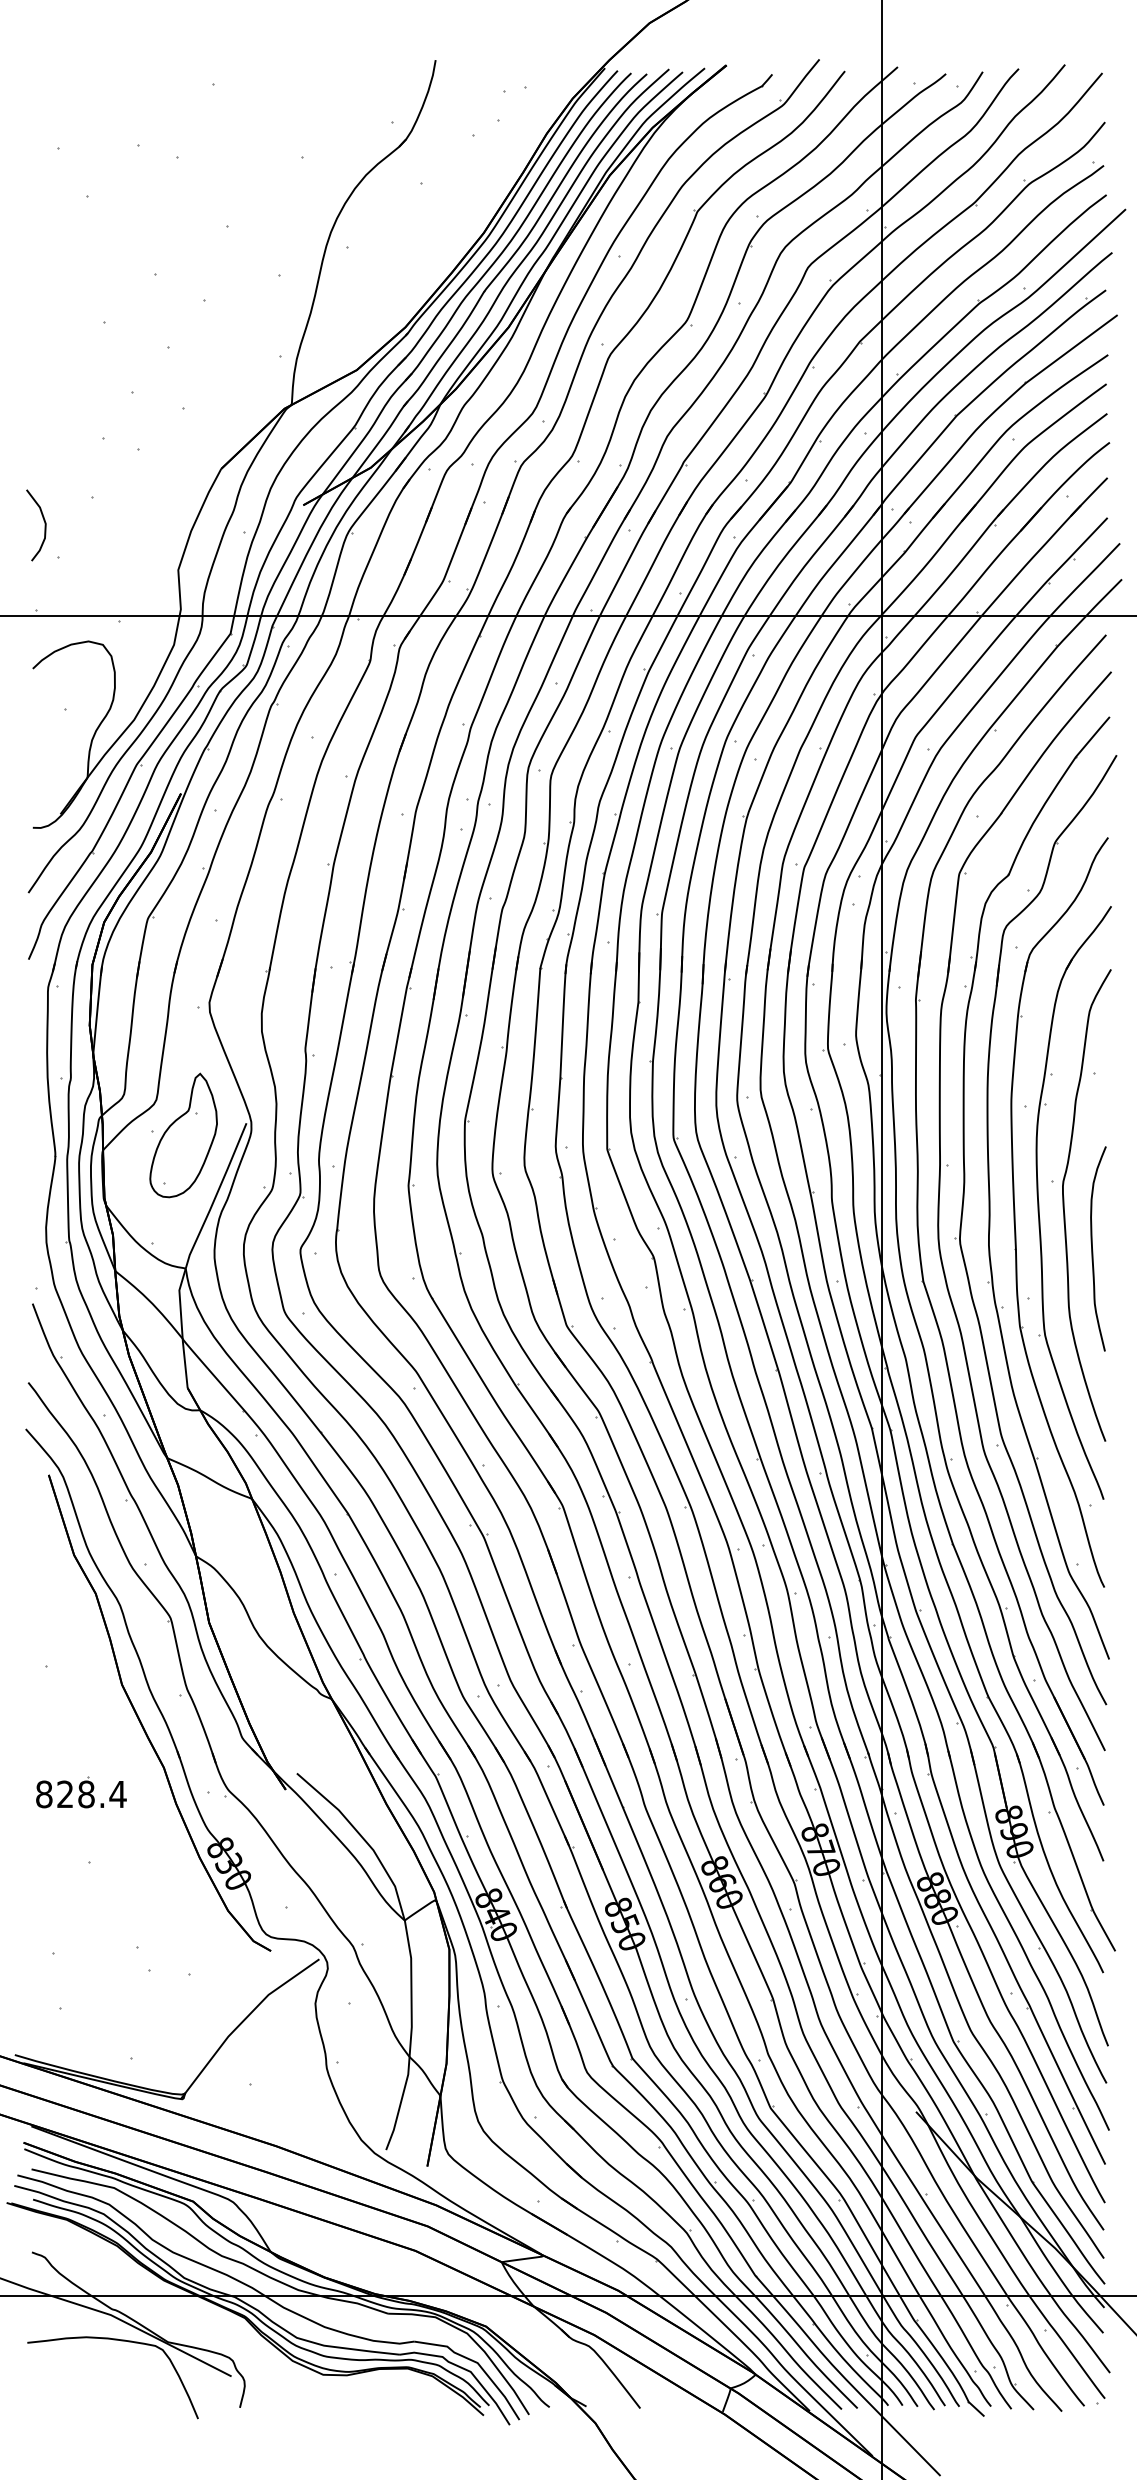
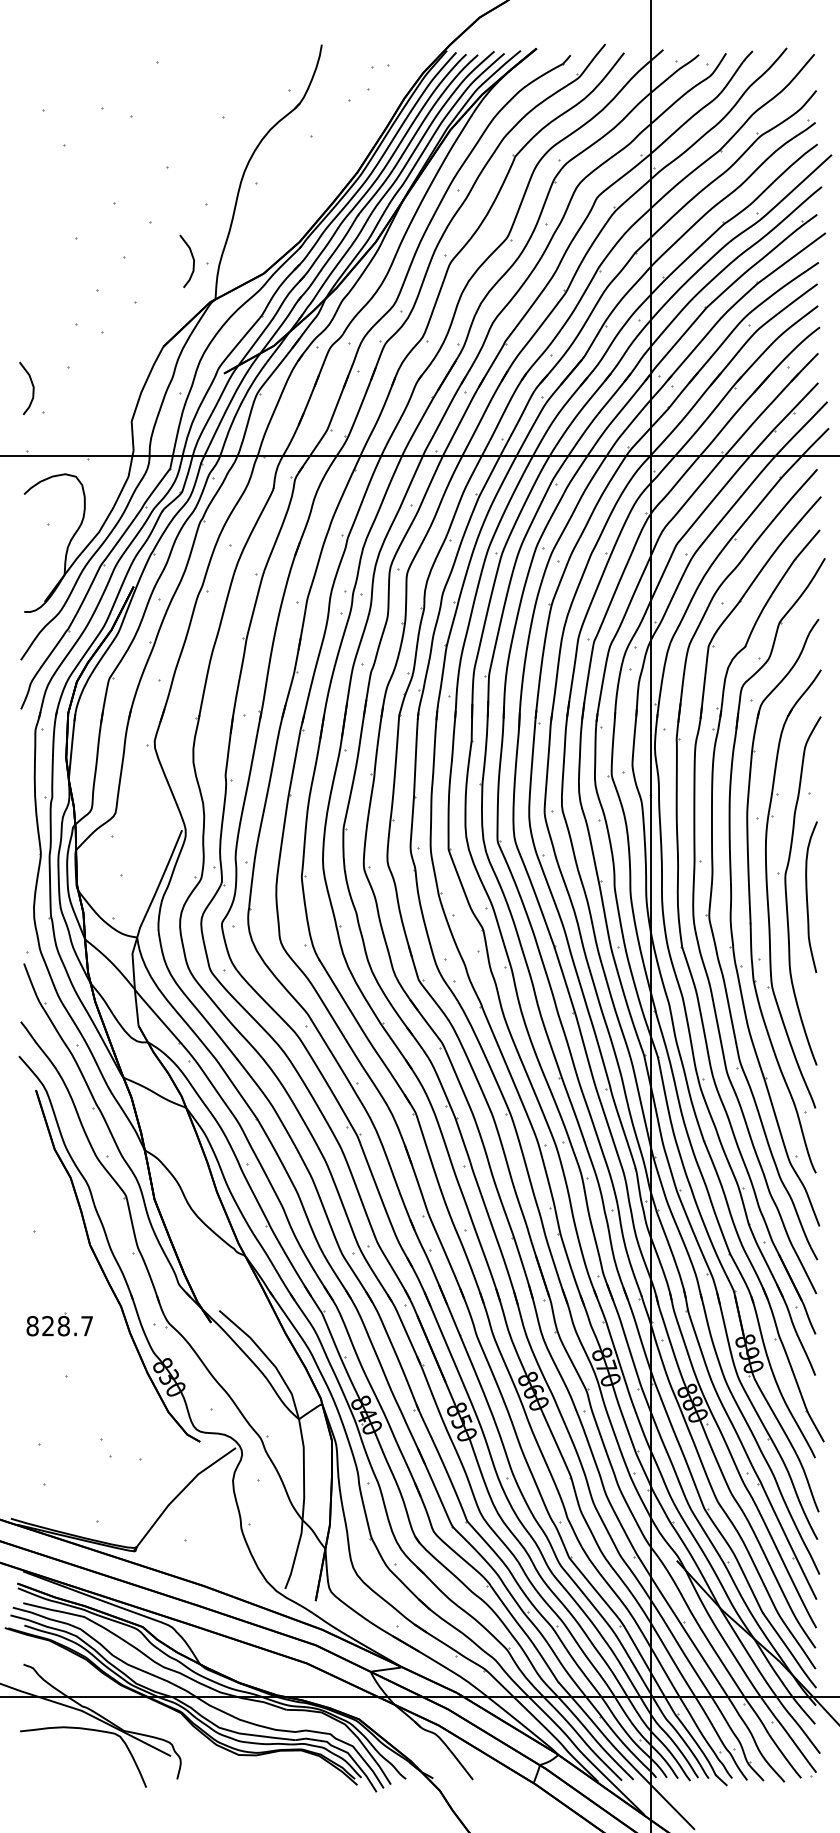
curve: (261, 353) -> (193, 261), added
part: (183, 1135) -> (135, 839), removed
curve: (1093, 1250) -> (807, 898), moved
text: (117, 1794) -> (86, 1326), 828.4 -> 828.7

